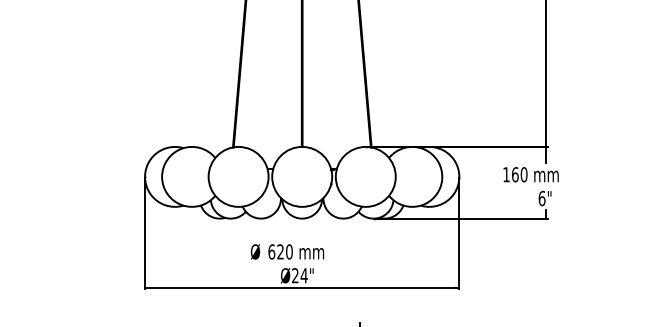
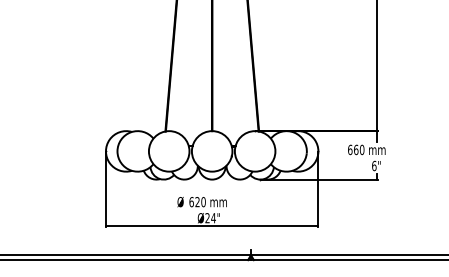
text: (506, 174) -> (350, 149), 160 -> 660

